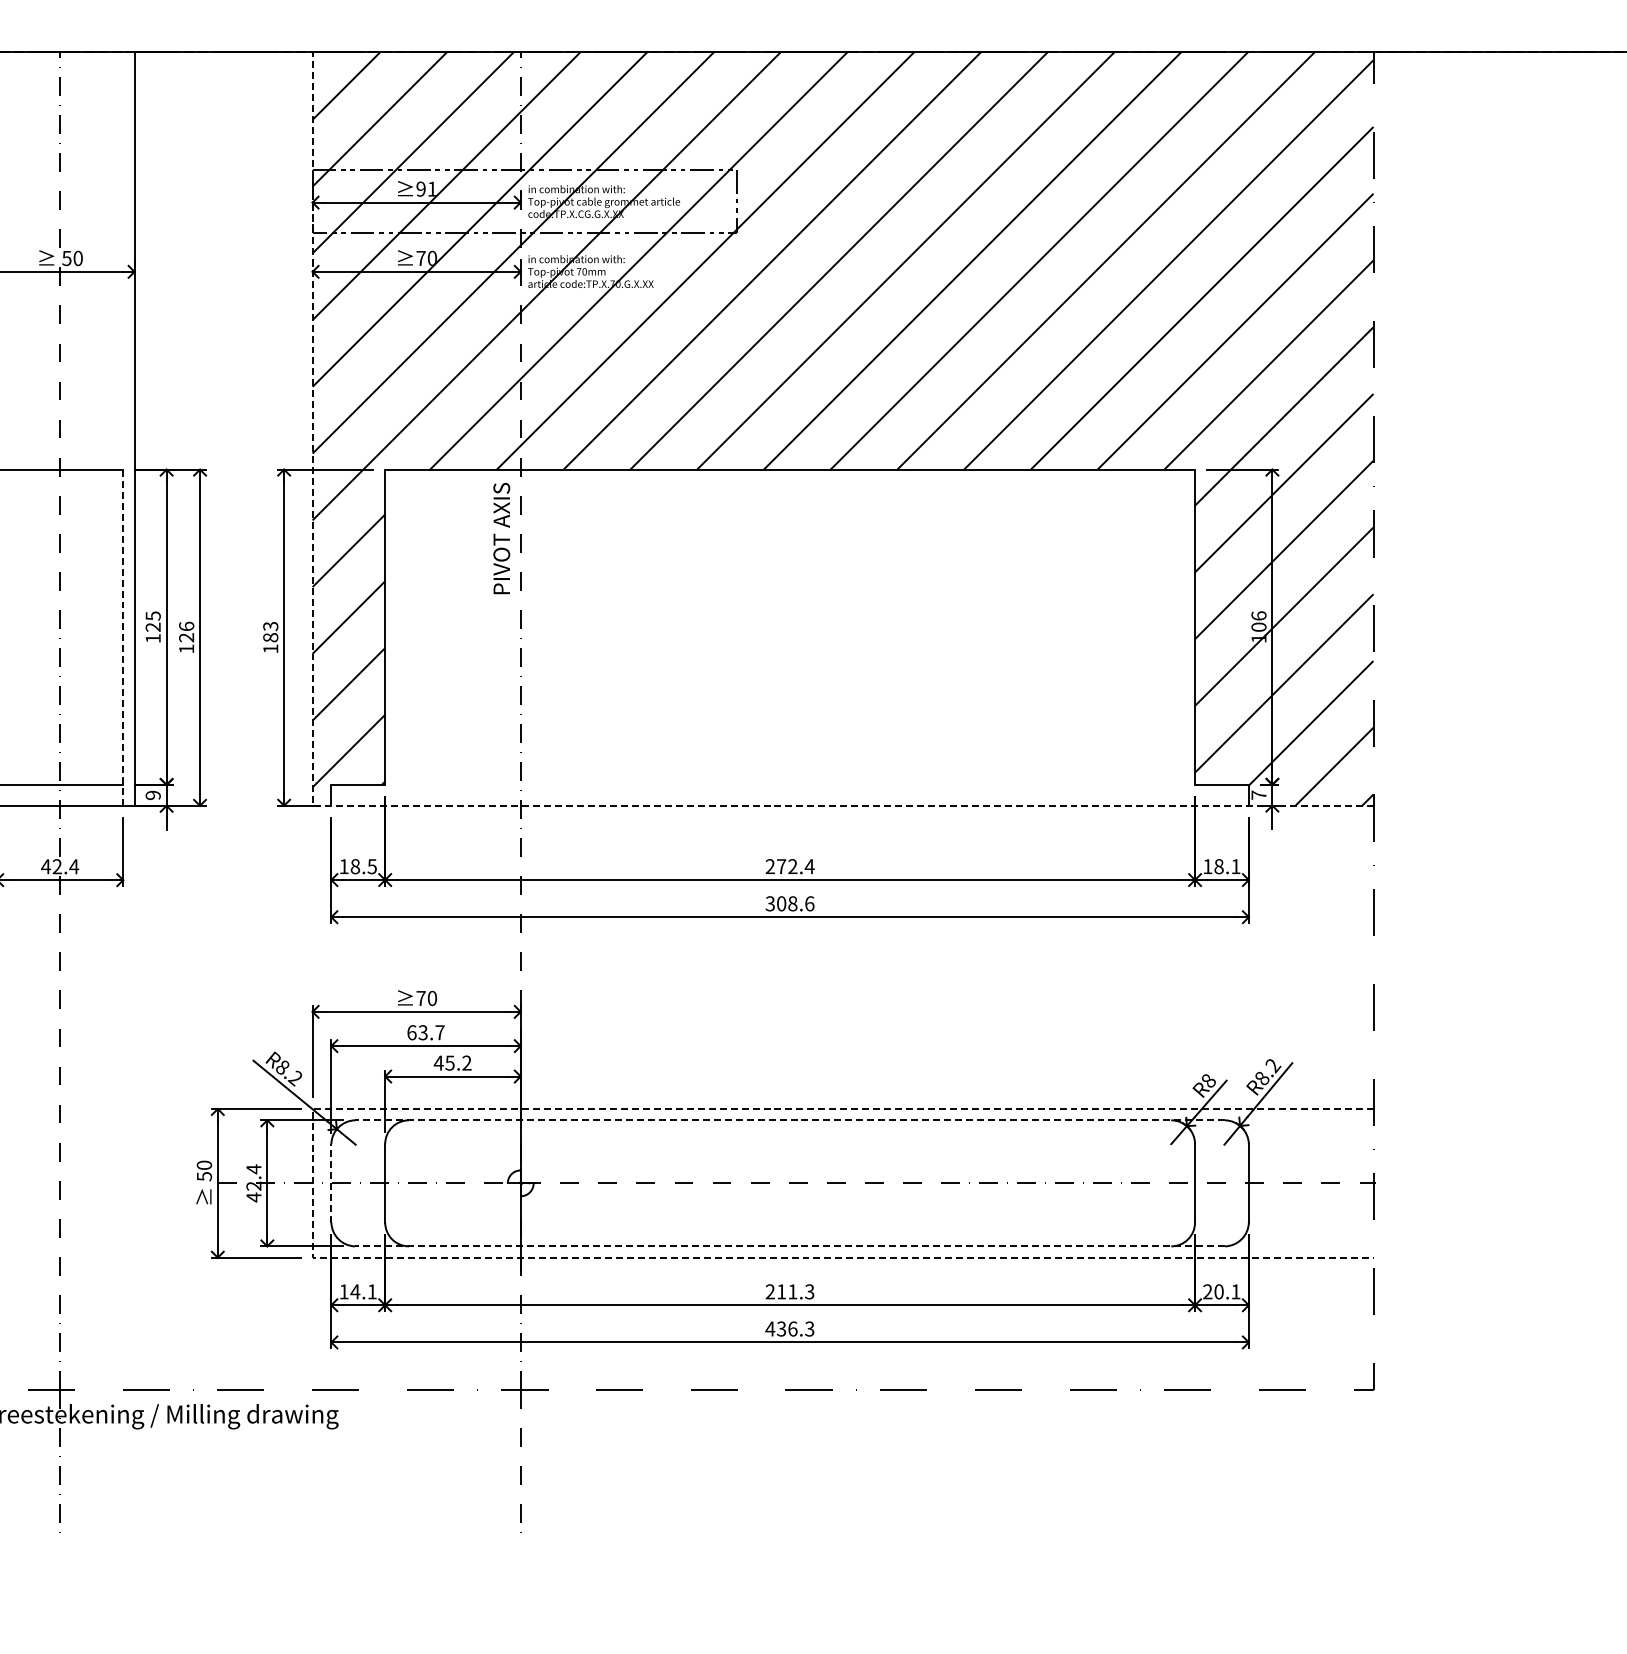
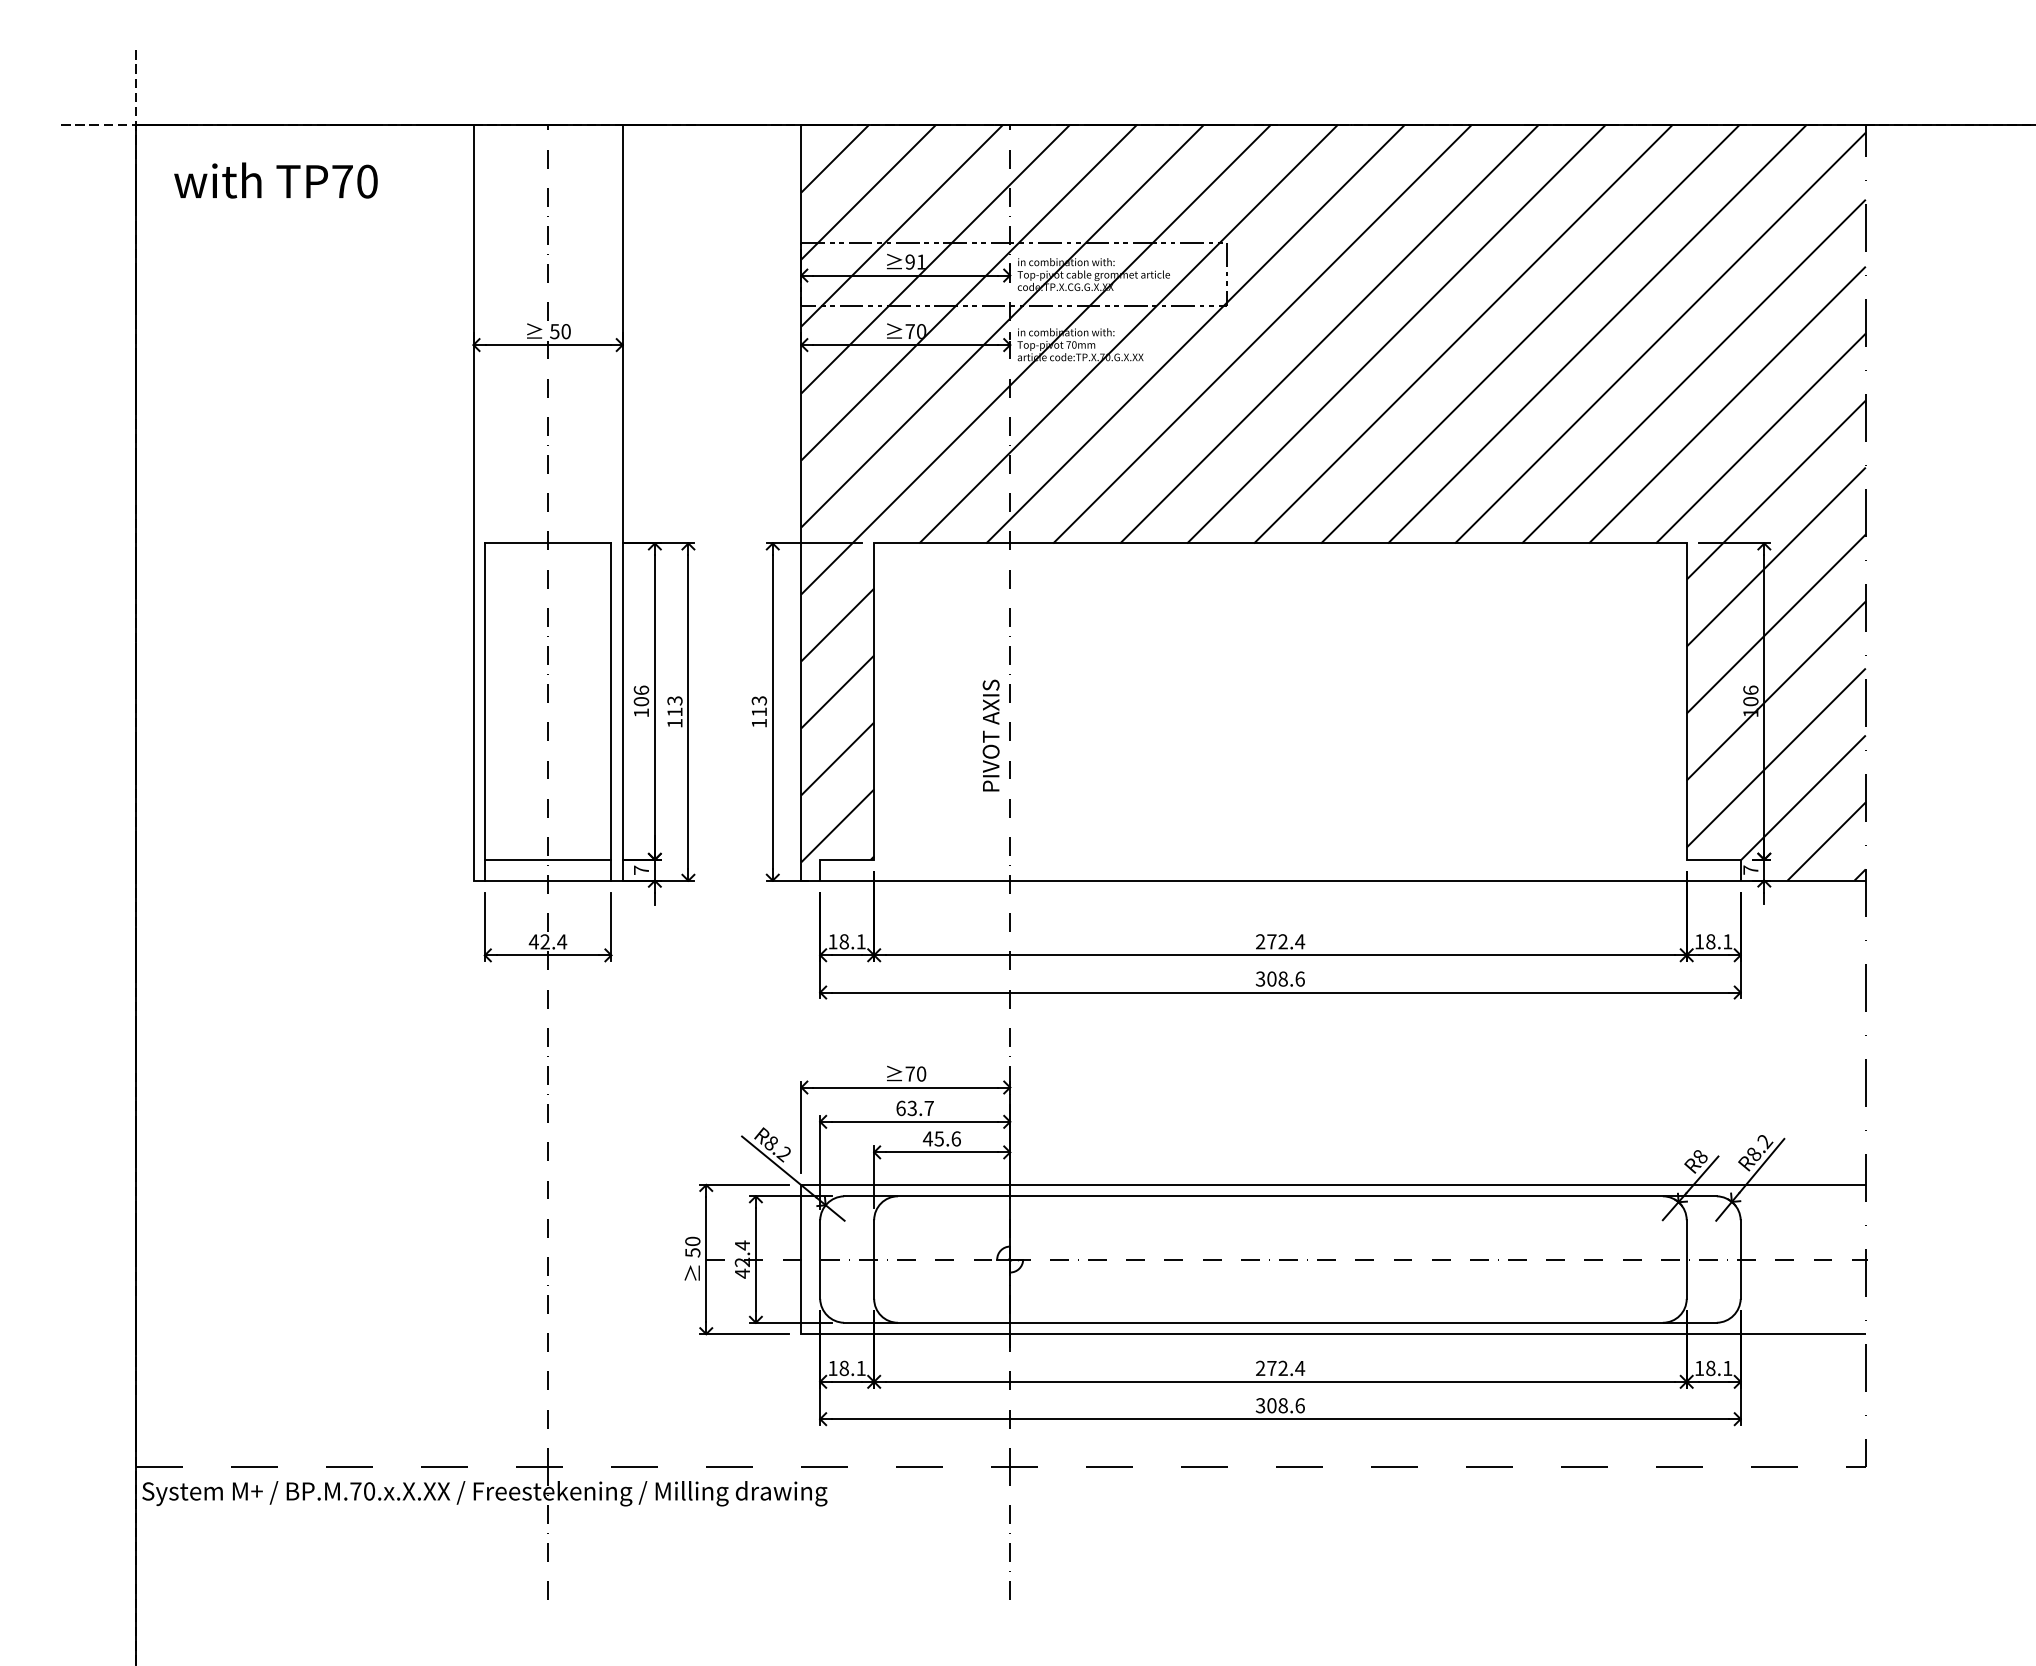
text: (501, 538) -> (990, 735), moved
text: (153, 621) -> (641, 695), 125 -> 106
text: (186, 632) -> (674, 706), 126 -> 113
text: (269, 637) -> (758, 711), 183 -> 113
line: (123, 638) -> (611, 712), dashed -> solid
text: (153, 794) -> (641, 869), 9 -> 7
line: (466, 805) -> (955, 880), dashed -> solid
text: (371, 866) -> (860, 941), 18.5 -> 18.1
text: (466, 1062) -> (955, 1138), 45.2 -> 45.6
line: (789, 1120) -> (1279, 1196), dashed -> solid
line: (312, 1183) -> (801, 1259), dashed -> solid
line: (331, 1183) -> (820, 1259), dashed -> solid
line: (789, 1246) -> (1279, 1322), dashed -> solid
text: (1212, 1290) -> (1704, 1367), 20.1 -> 18.1
text: (355, 1291) -> (844, 1368), 14.1 -> 18.1
text: (796, 1291) -> (1286, 1368), 211.3 -> 272.4
text: (789, 1328) -> (1279, 1405), 436.3 -> 308.6

